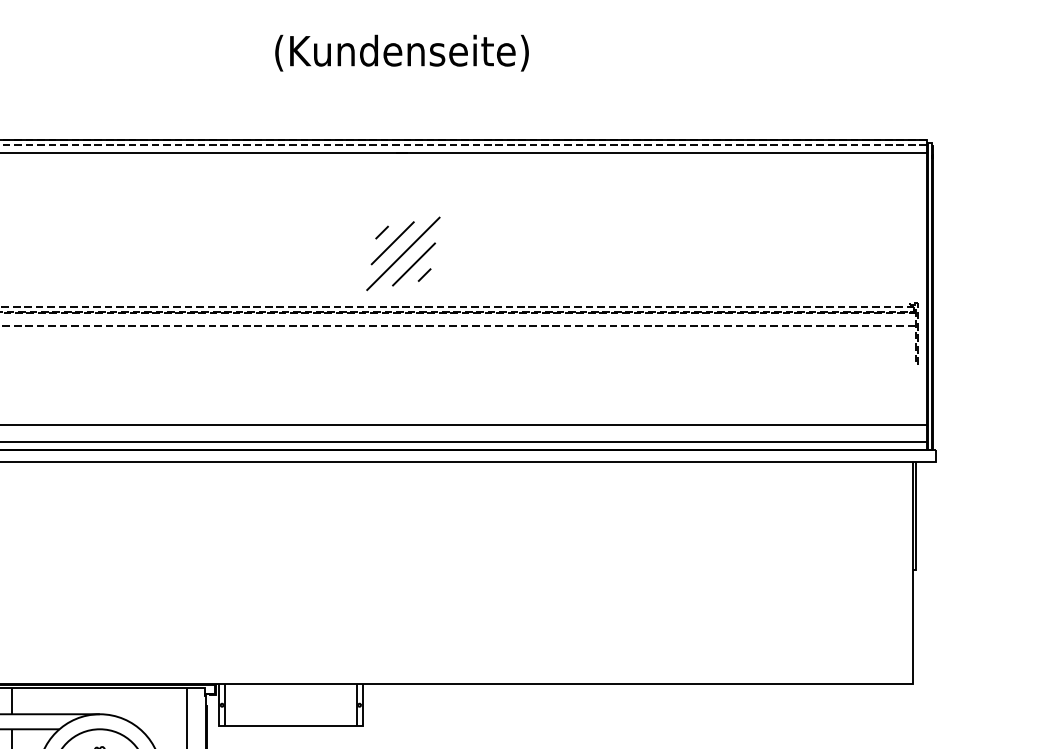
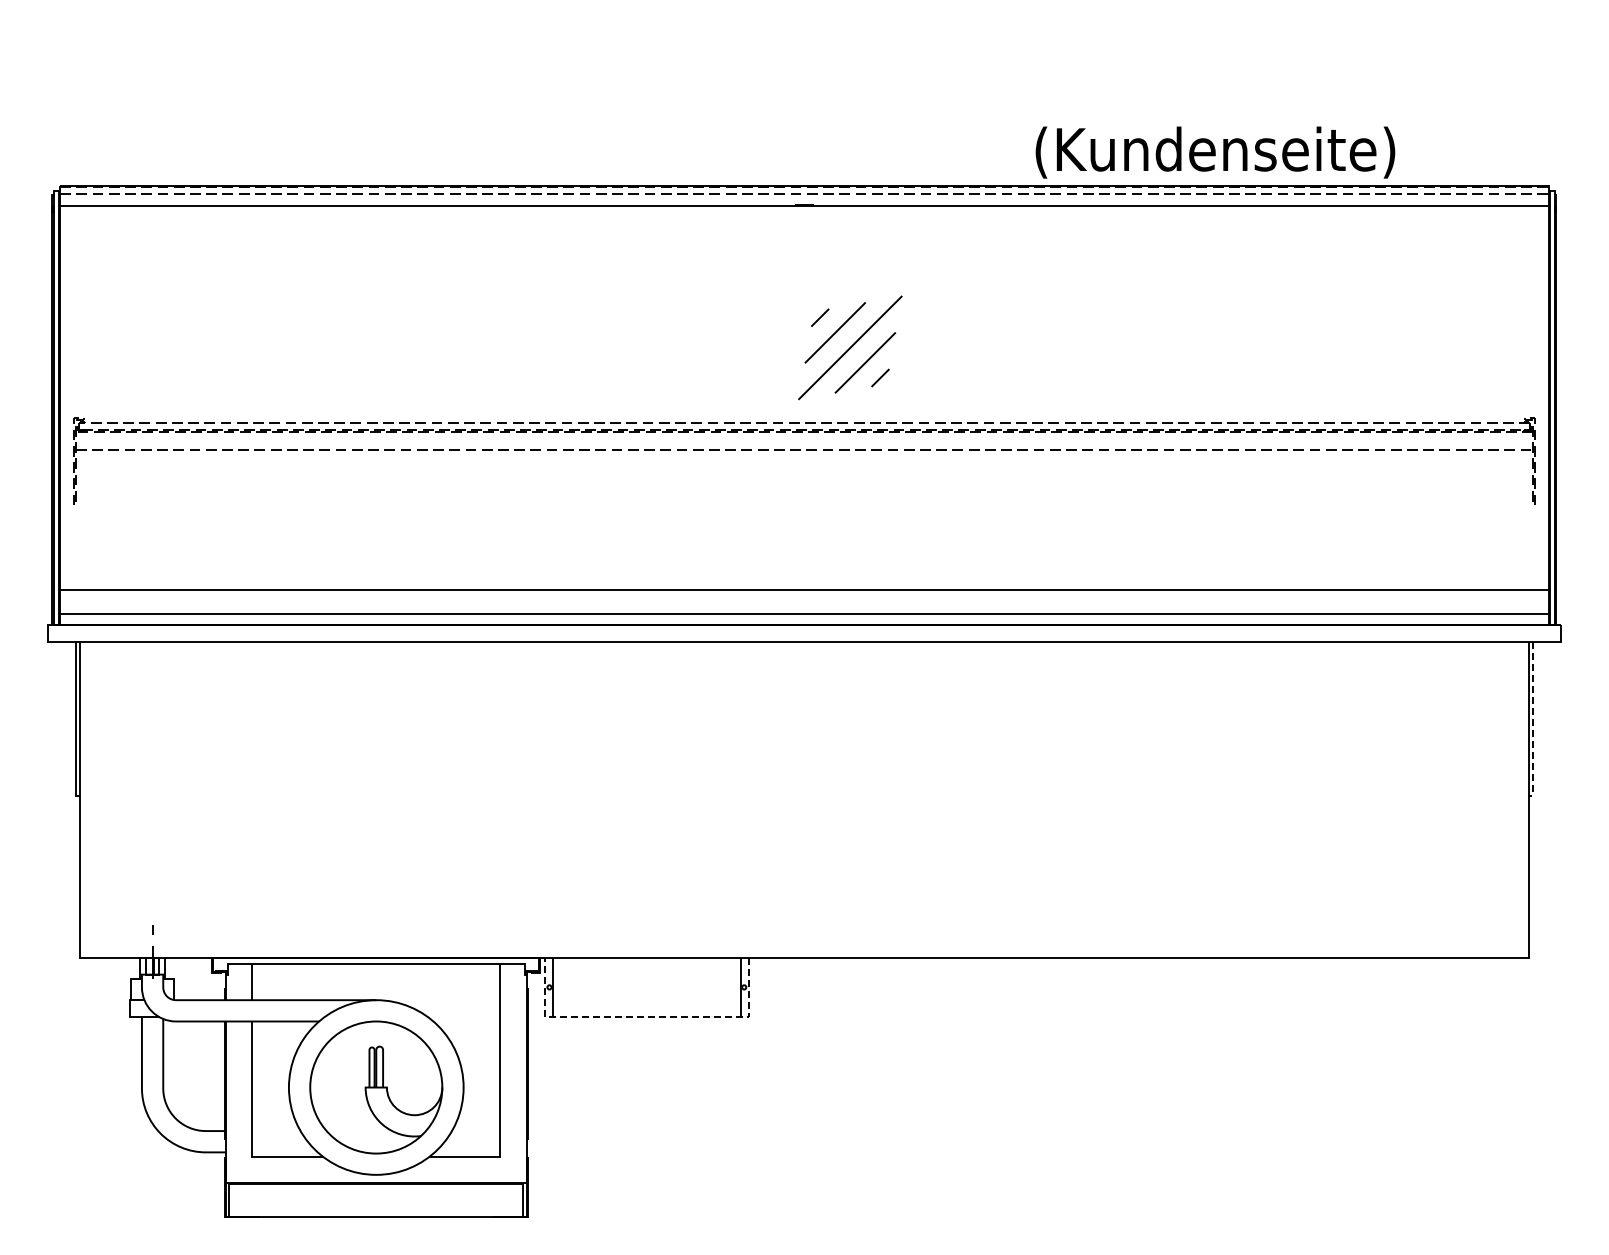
text: (402, 53) -> (1215, 152), moved
part: (403, 253) -> (850, 347), moved
line: (916, 517) -> (1533, 721), solid -> dashed
line: (290, 726) -> (646, 1017), solid -> dashed

